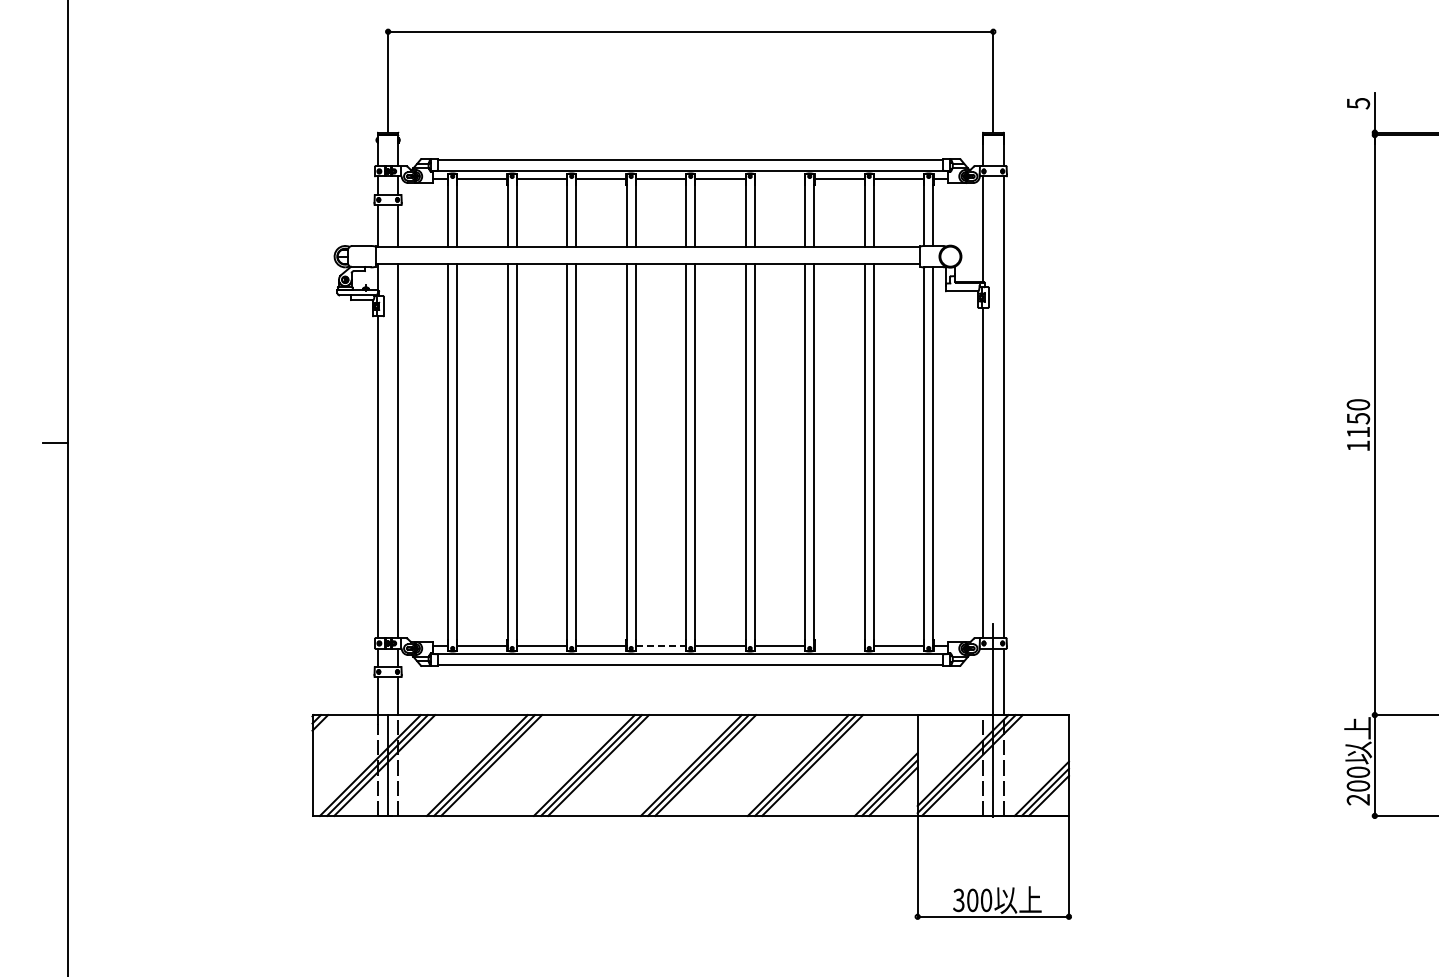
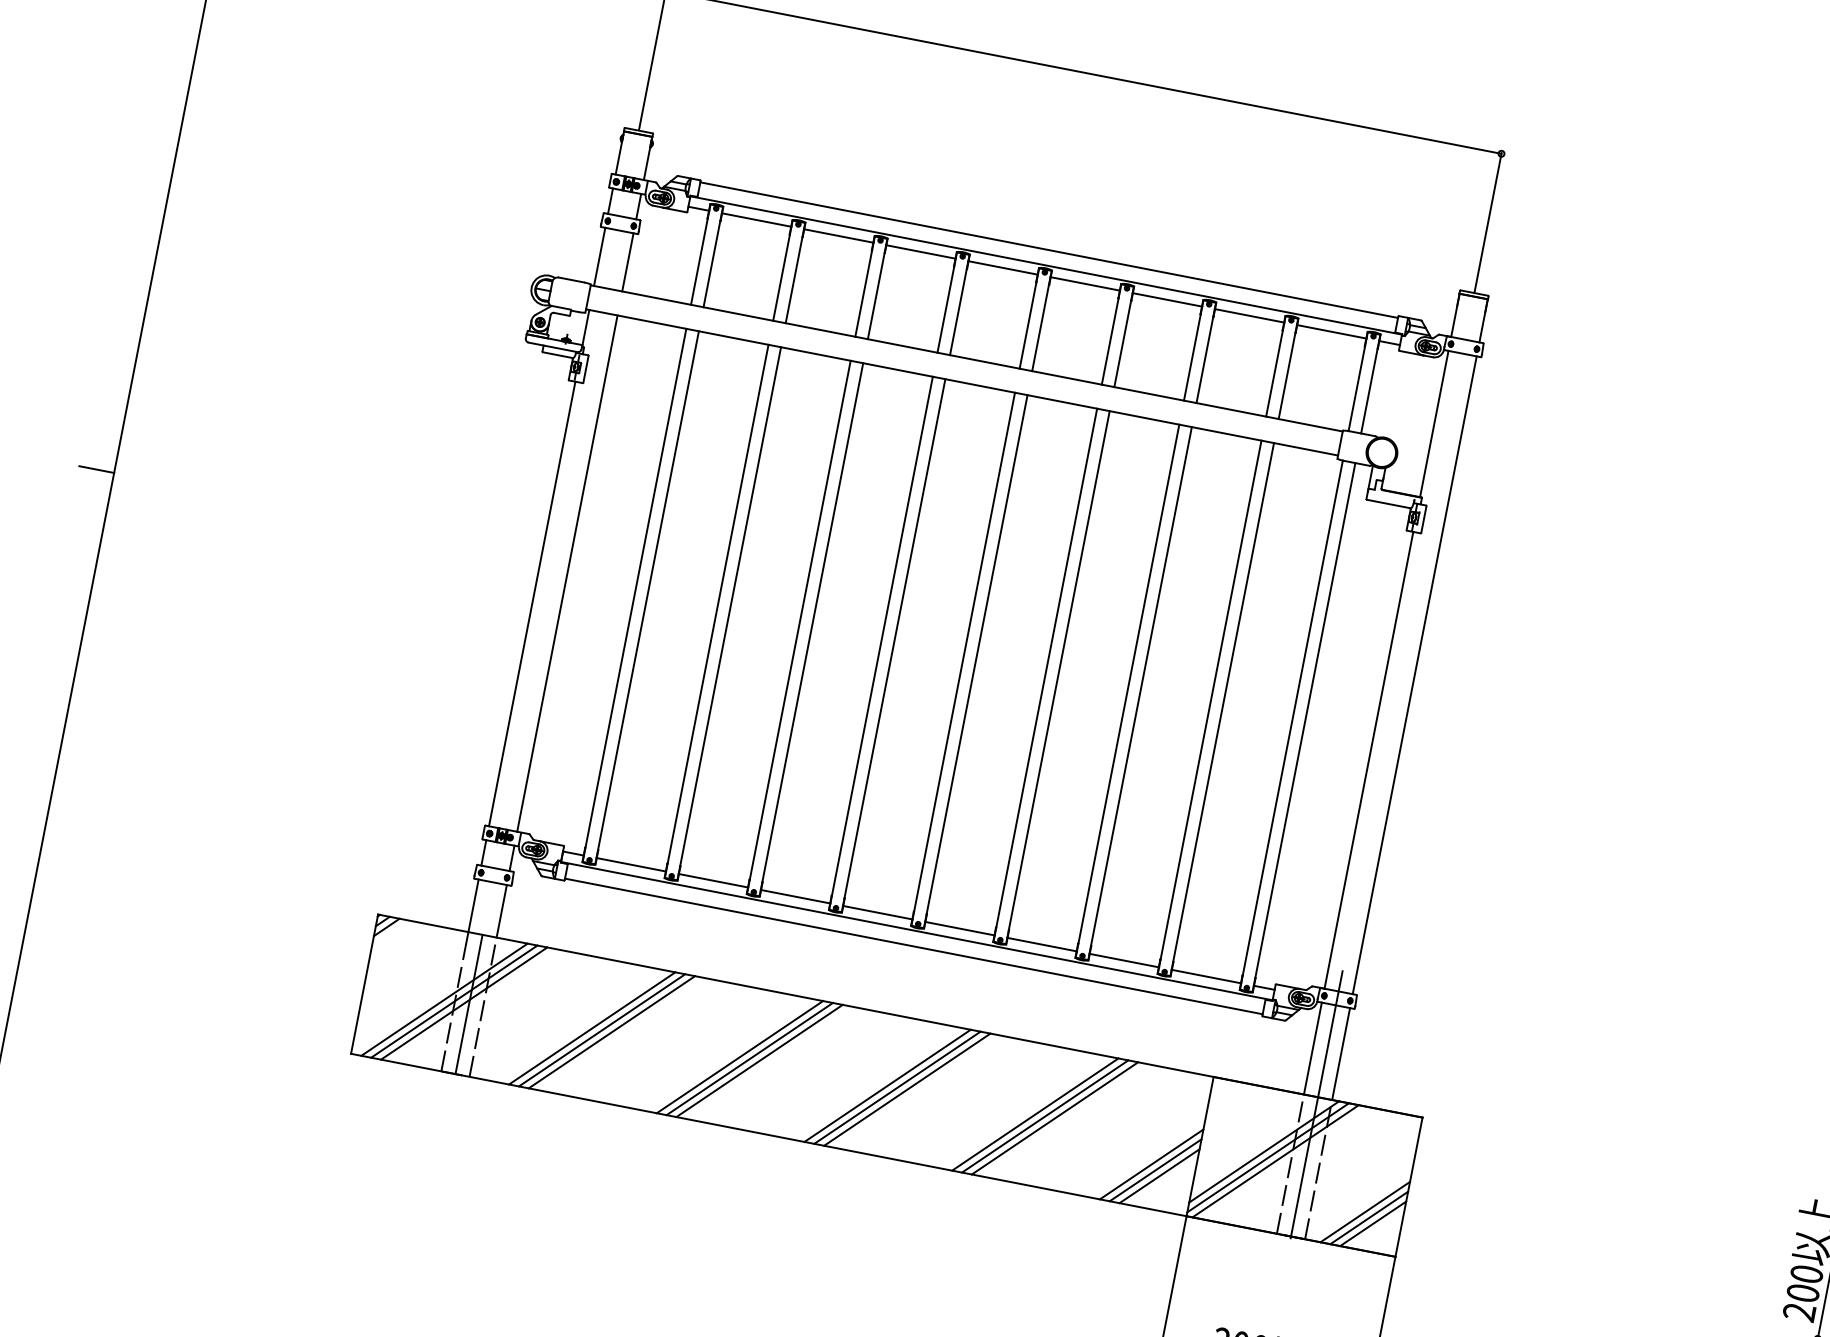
line: (779, 179) -> (1166, 300), added
line: (661, 645) -> (878, 912), dashed -> solid
line: (839, 645) -> (1124, 959), added
line: (983, 681) -> (1313, 1048), added

